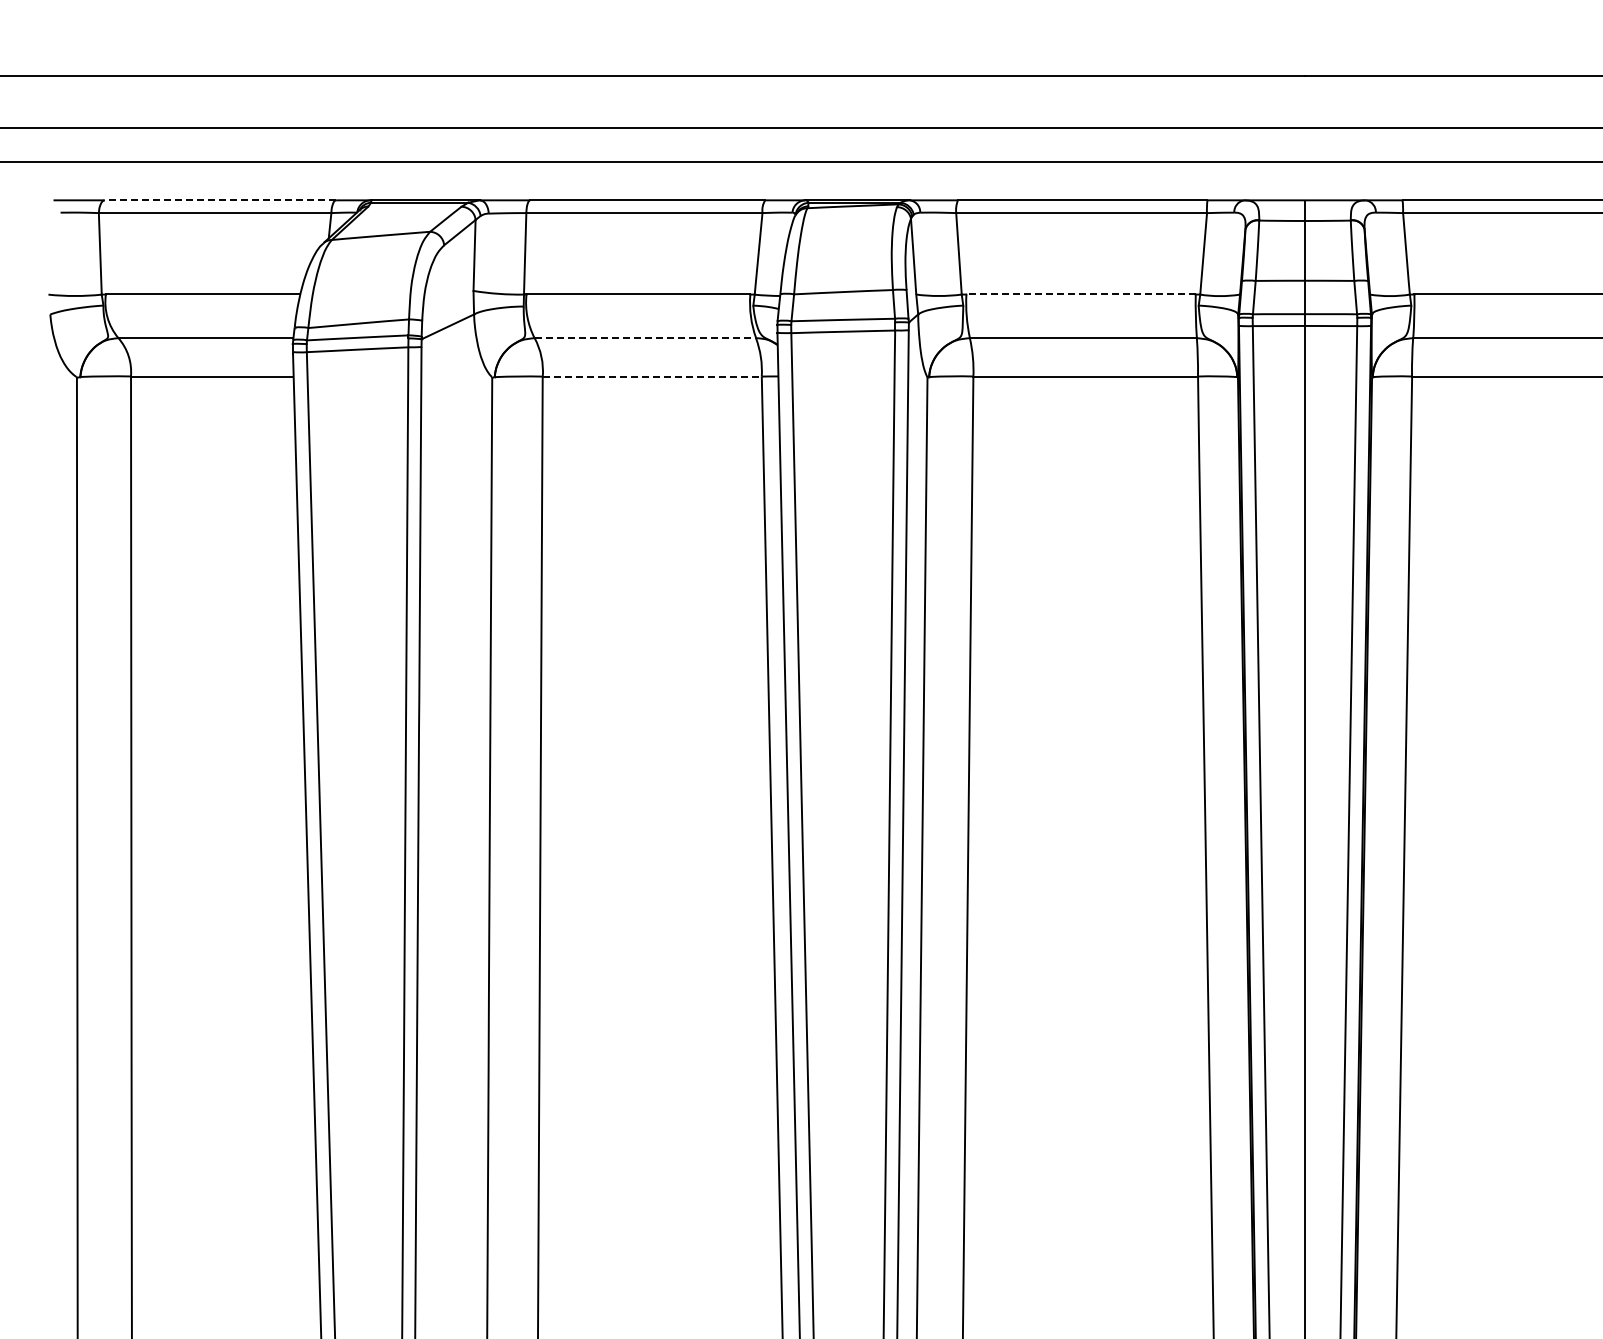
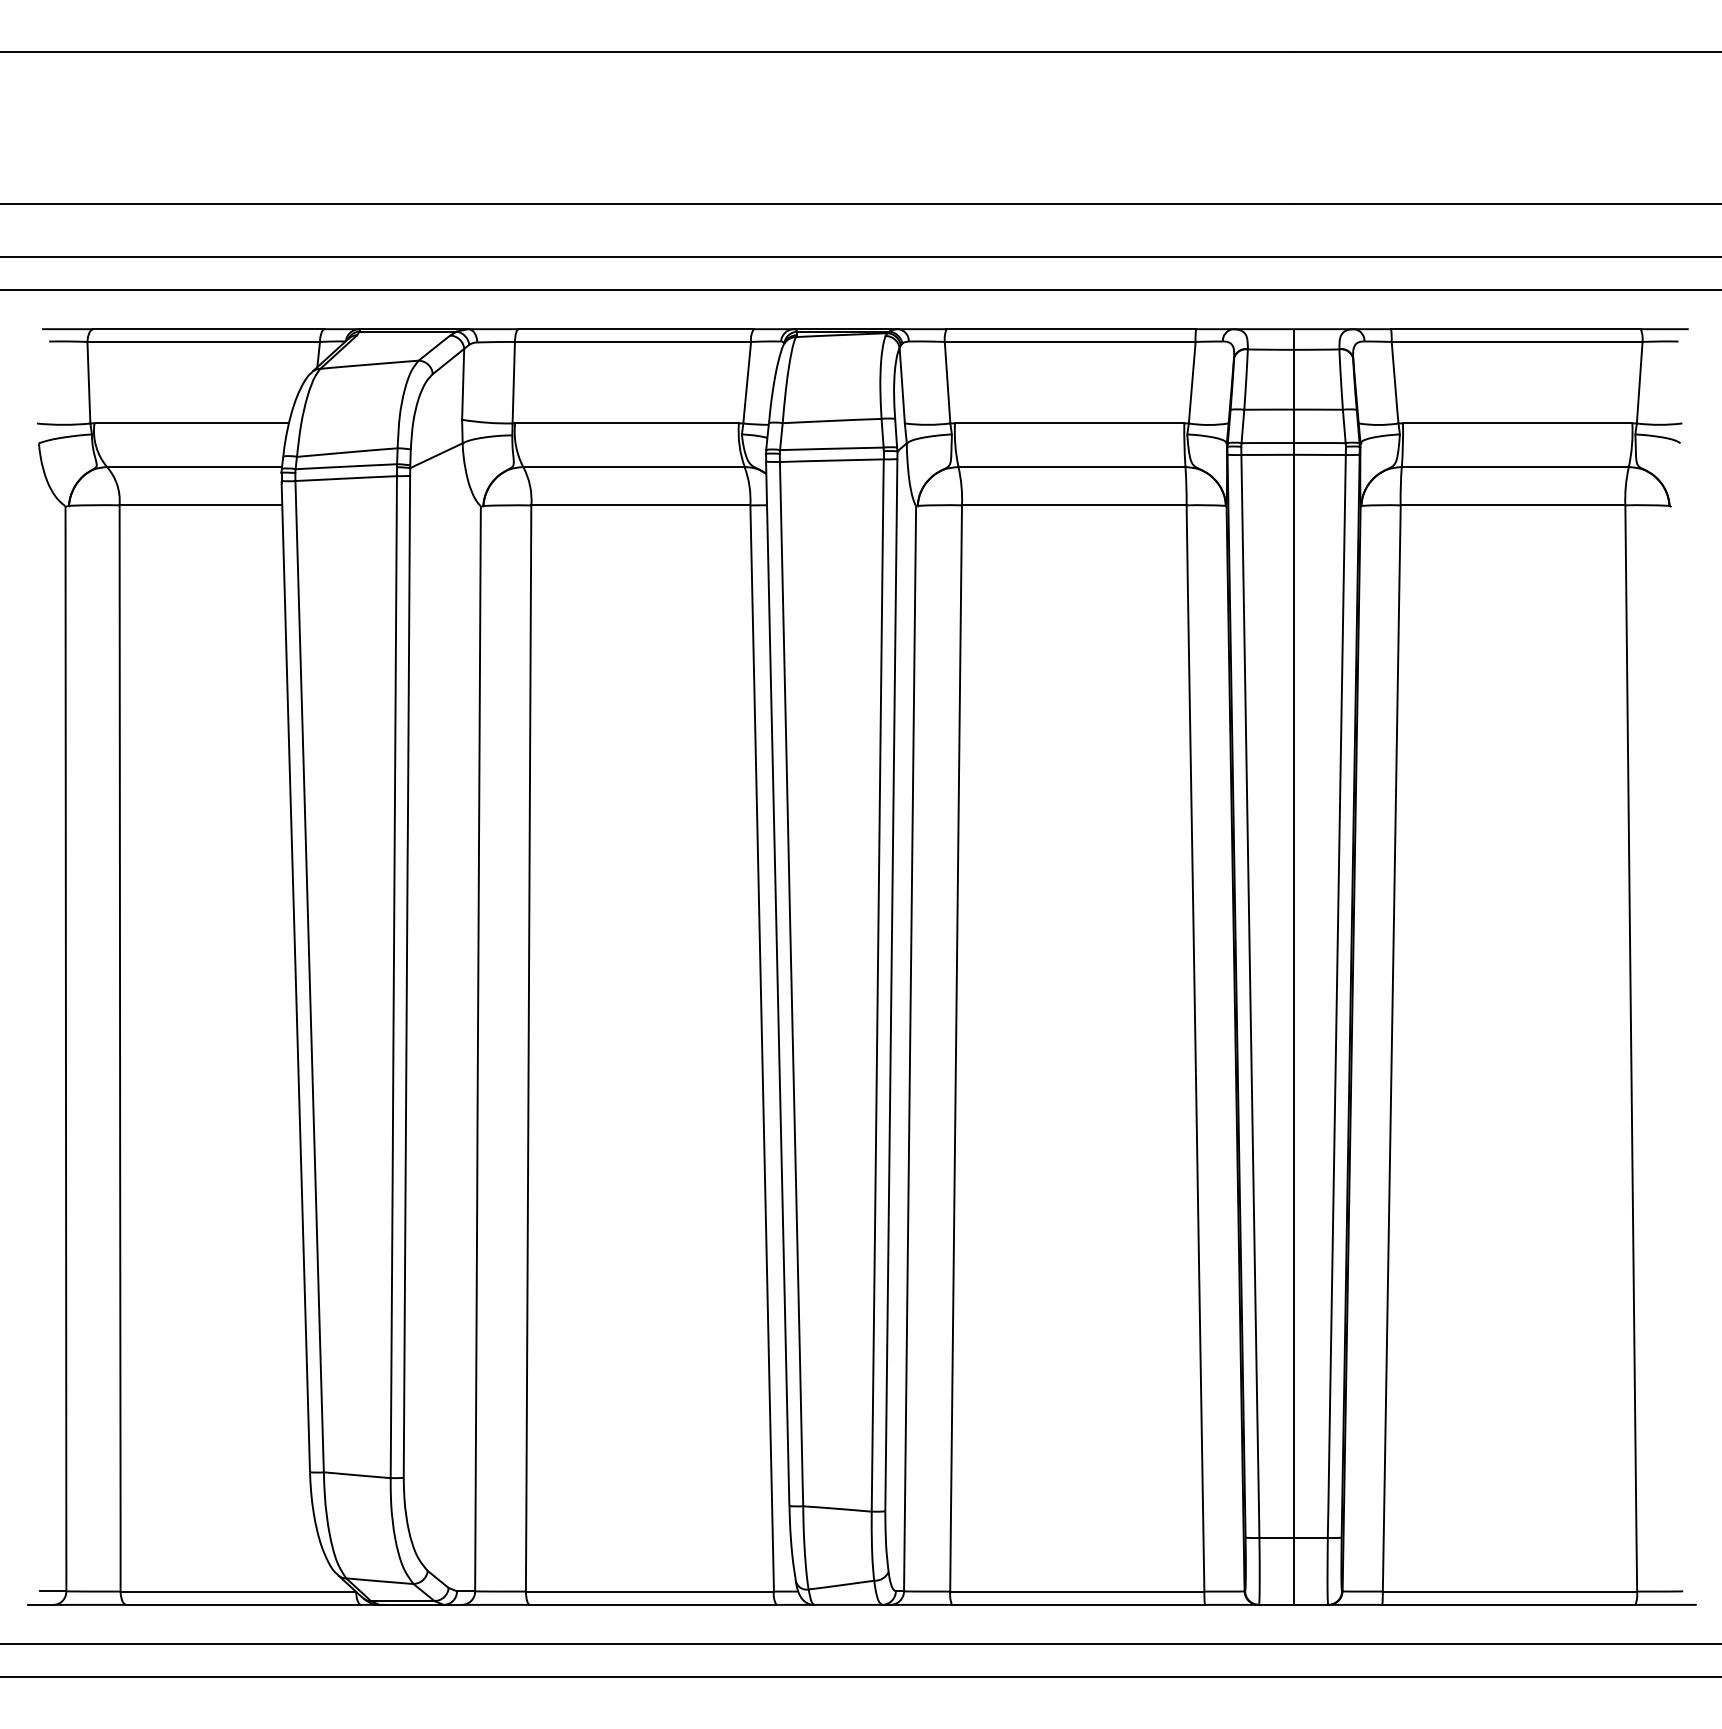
line: (219, 200) -> (208, 329), dashed -> solid
line: (1080, 294) -> (1069, 423), dashed -> solid
line: (644, 338) -> (633, 467), dashed -> solid
line: (651, 376) -> (640, 505), dashed -> solid

